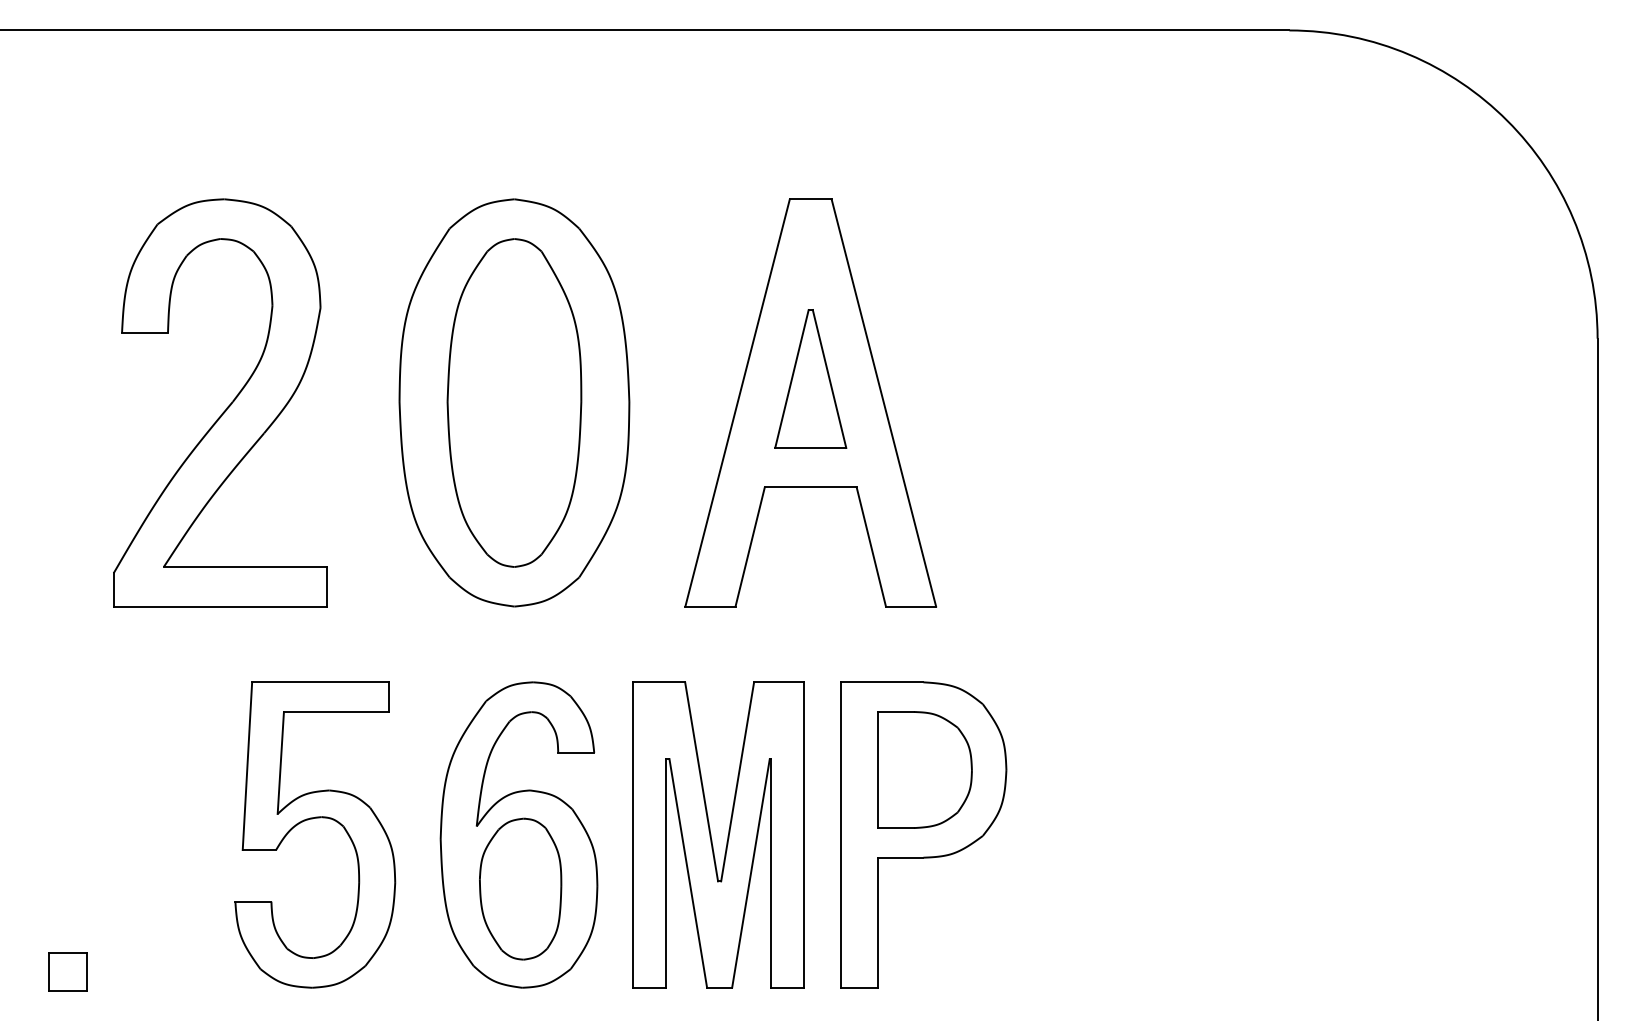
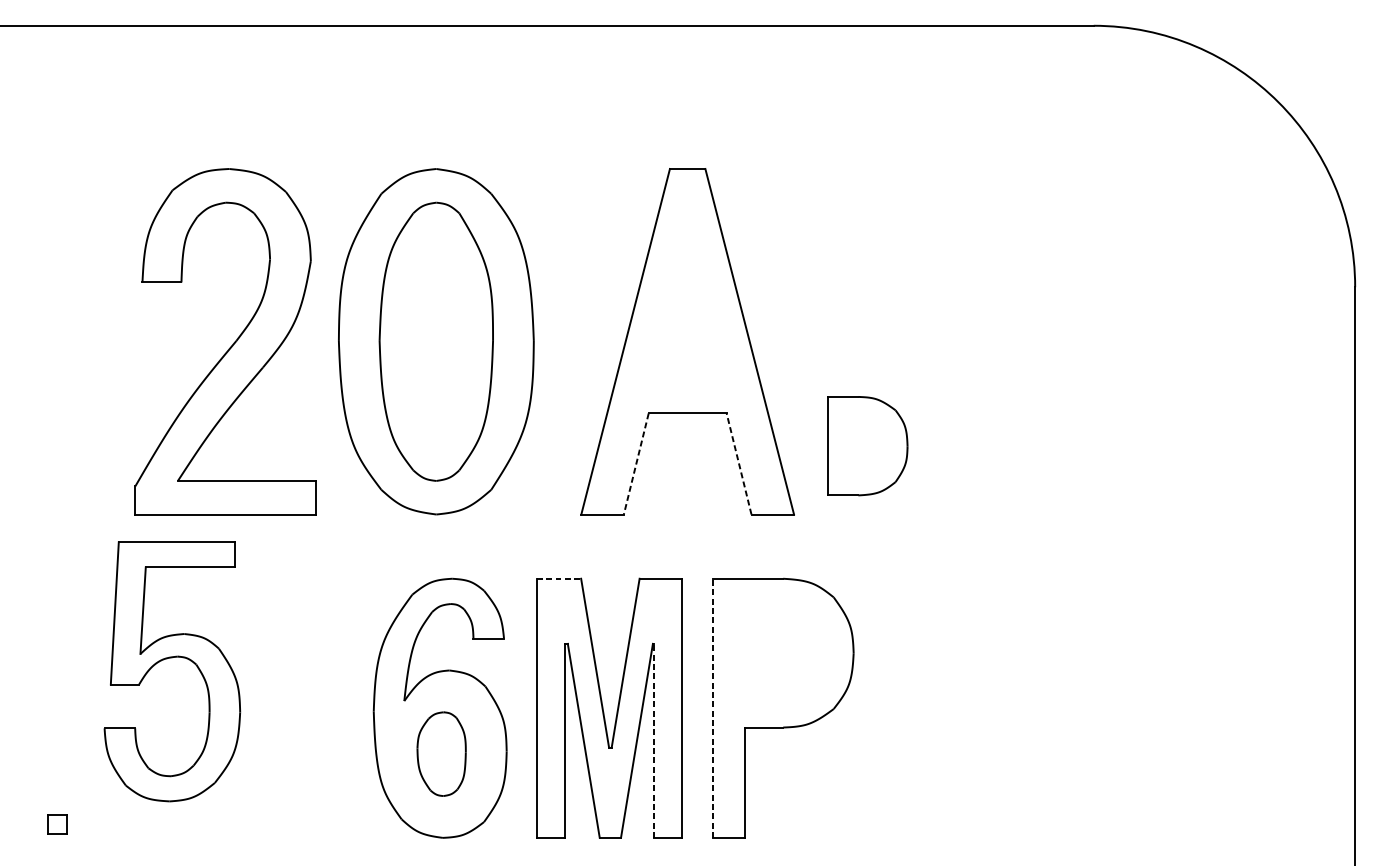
part: (810, 378) -> (687, 321), removed
part: (226, 407) -> (231, 345), moved
line: (871, 546) -> (739, 463), solid -> dashed
line: (750, 547) -> (636, 464), solid -> dashed
line: (659, 682) -> (559, 578), solid -> dashed
part: (924, 769) -> (867, 445), moved
part: (312, 819) -> (170, 658), moved
line: (840, 835) -> (712, 708), solid -> dashed
line: (770, 872) -> (653, 740), solid -> dashed
part: (520, 888) -> (441, 753), size x0.7
part: (67, 971) -> (57, 824), size x0.6

